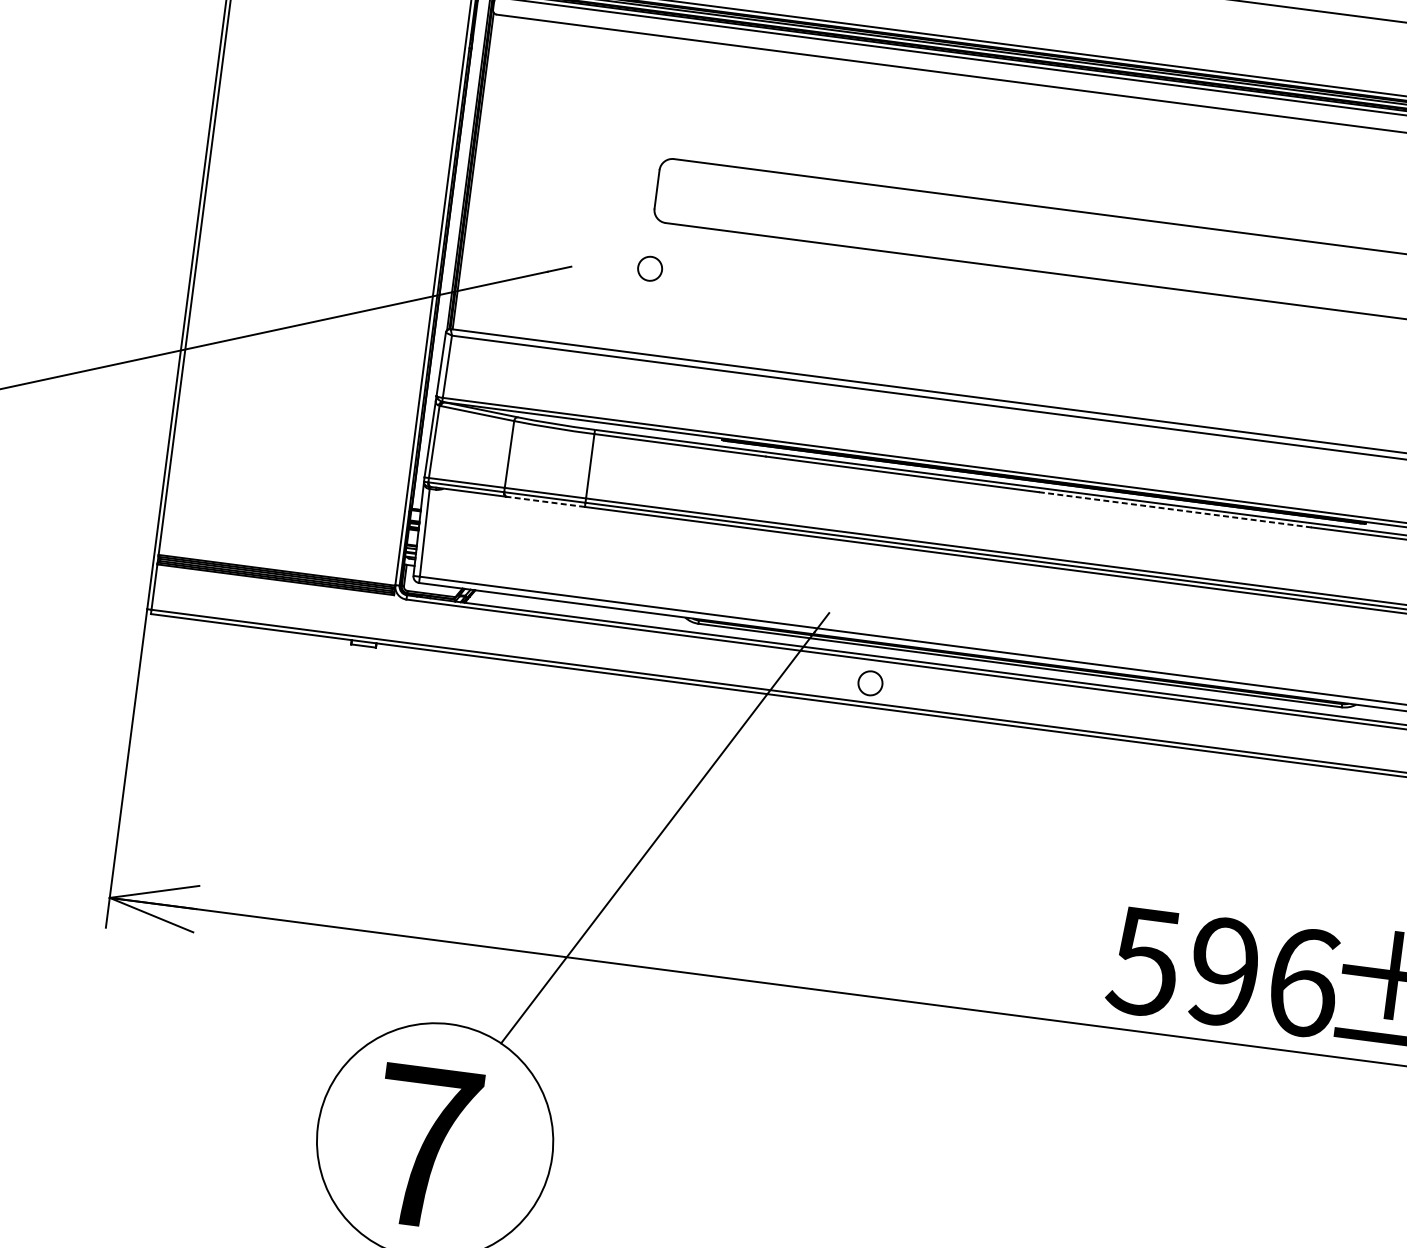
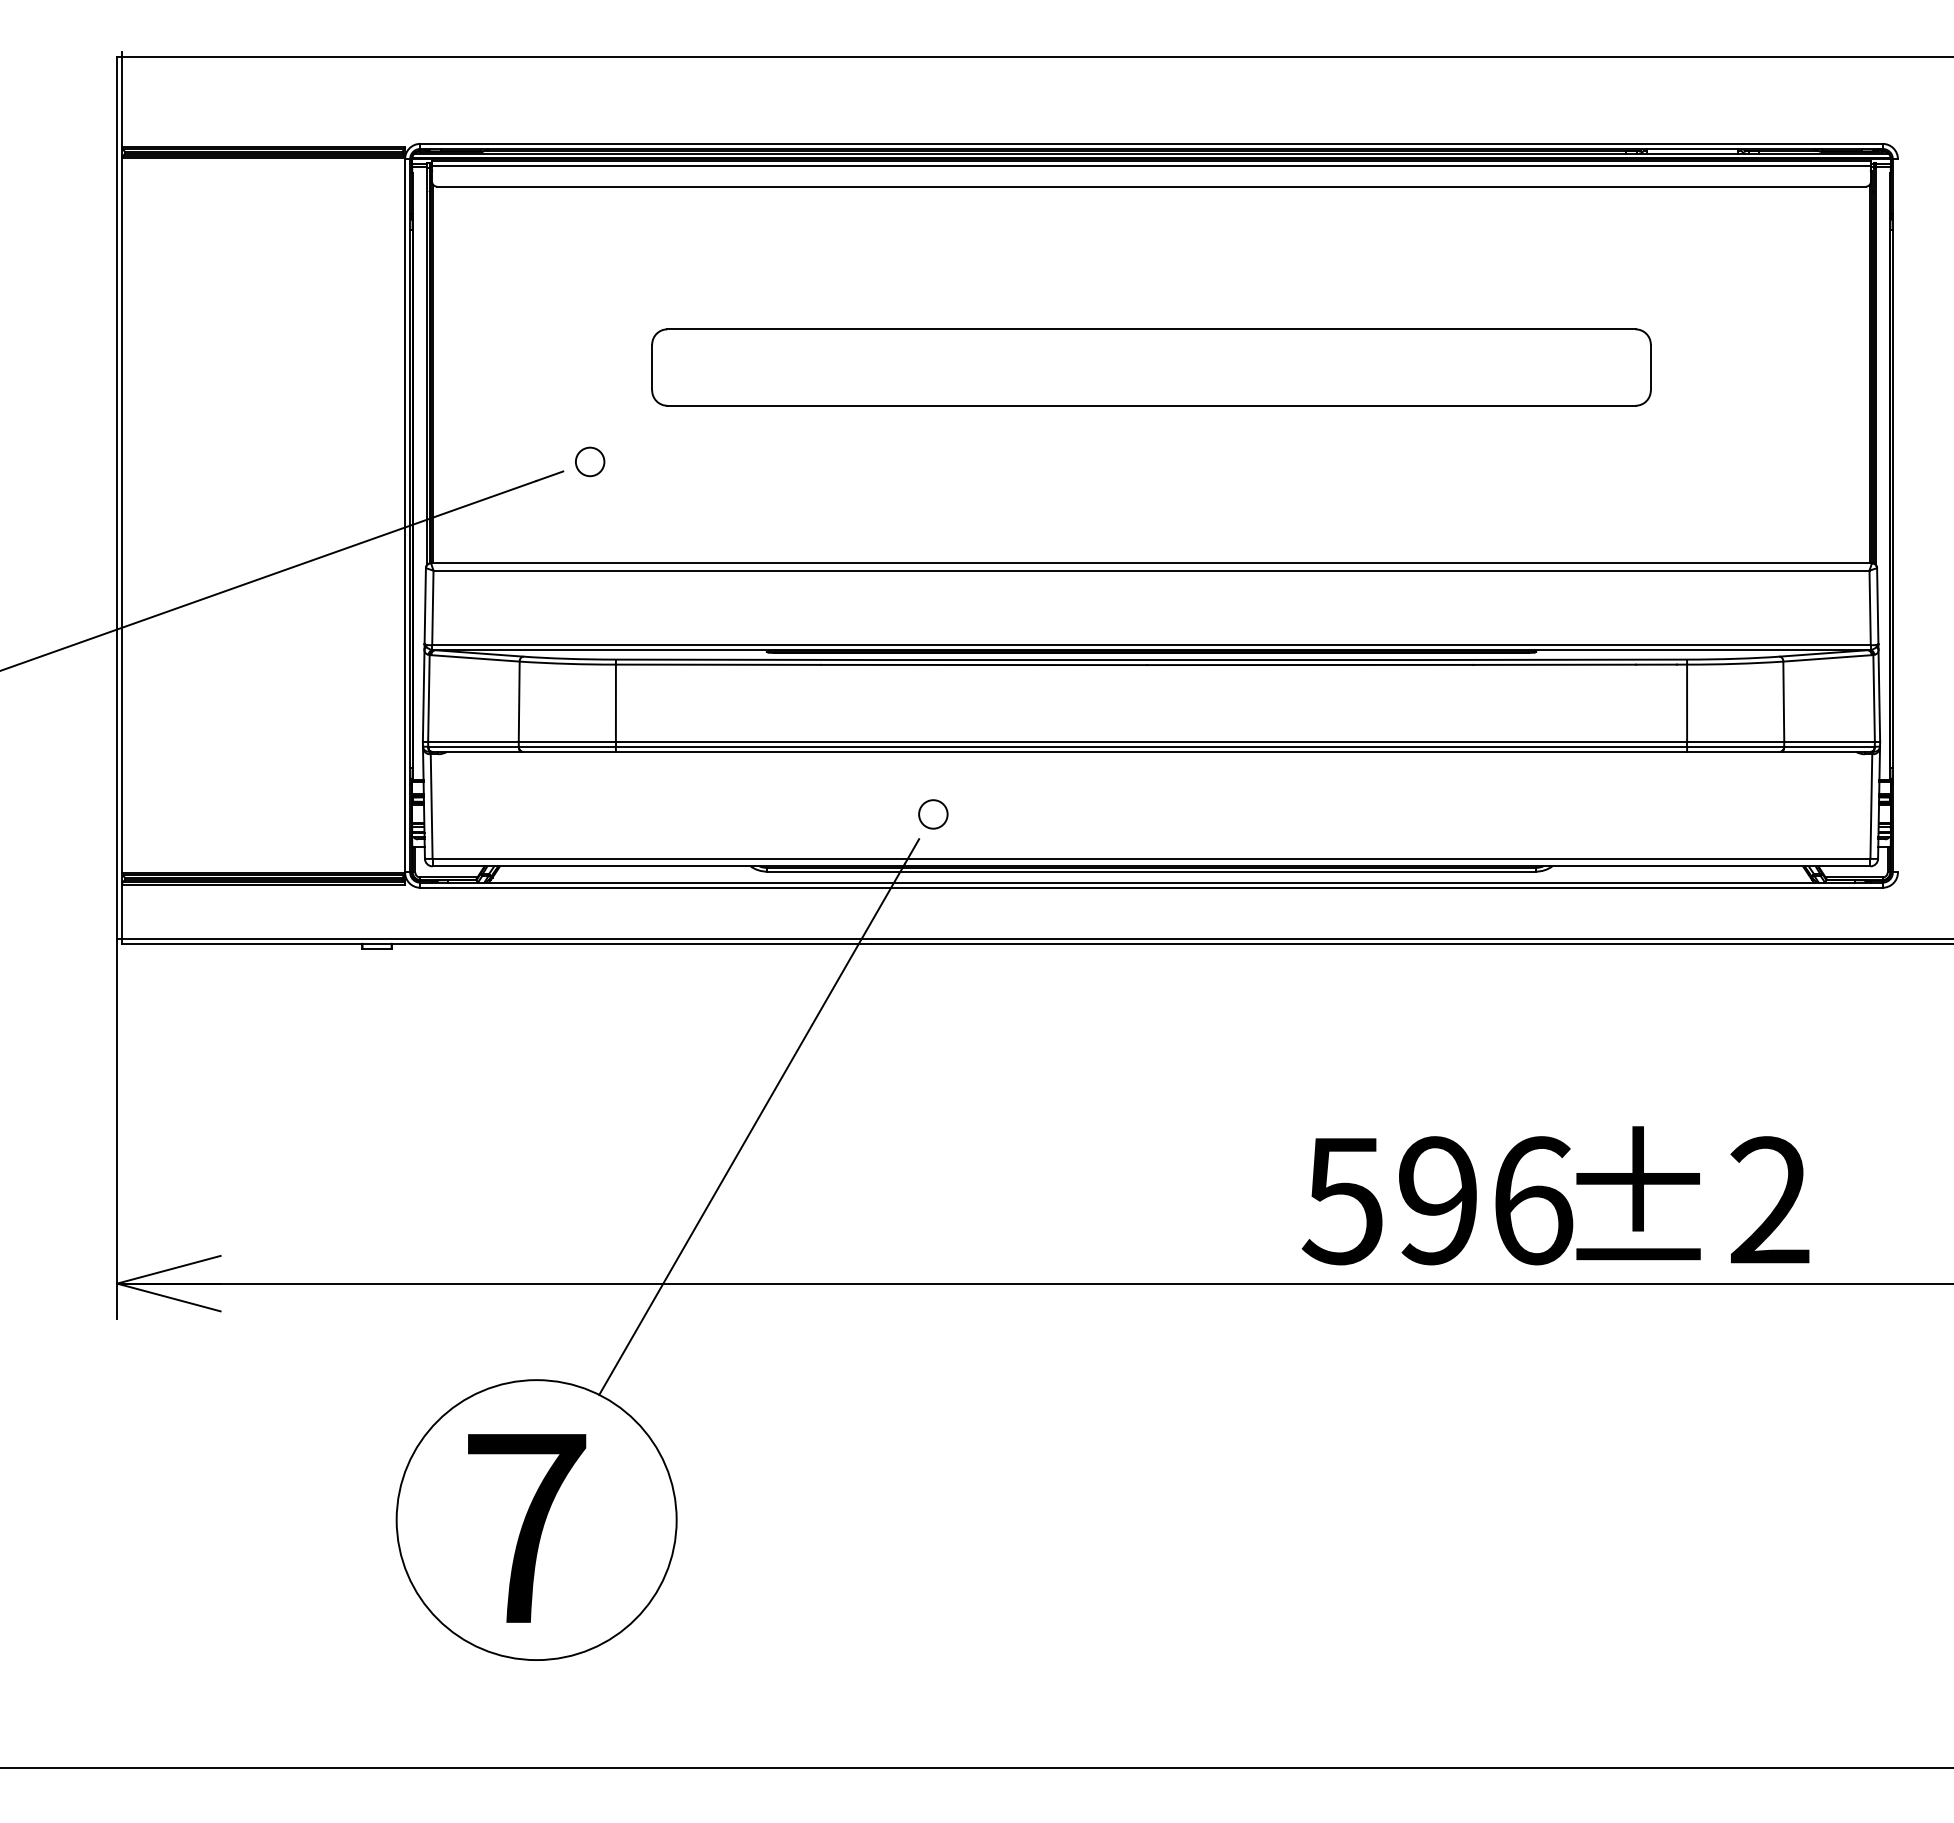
circle: (650, 268) -> (590, 461), moved
line: (546, 501) -> (569, 751), dashed -> solid
line: (1174, 510) -> (1309, 665), dashed -> solid
circle: (870, 683) -> (933, 814), moved

